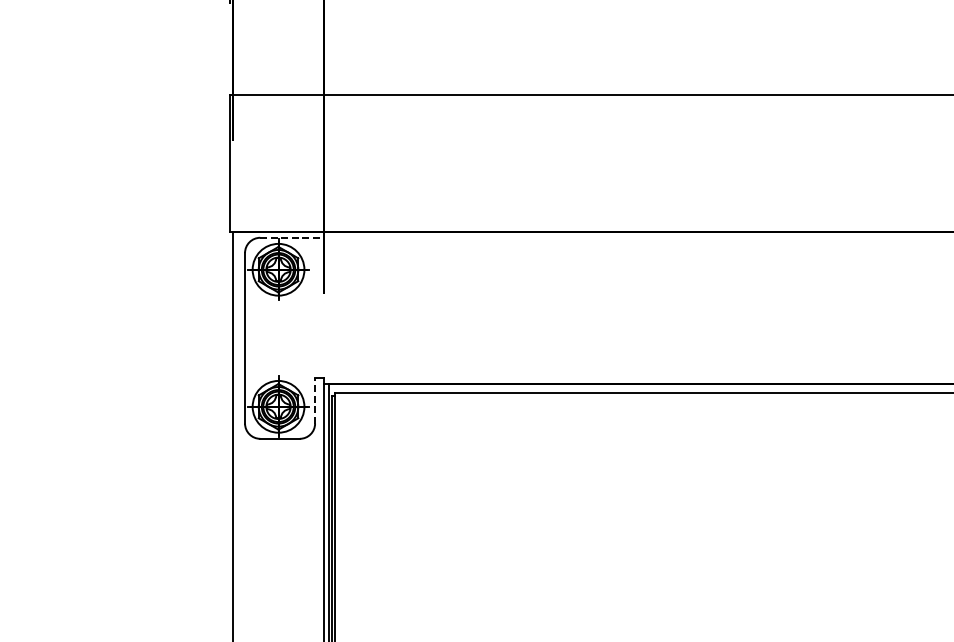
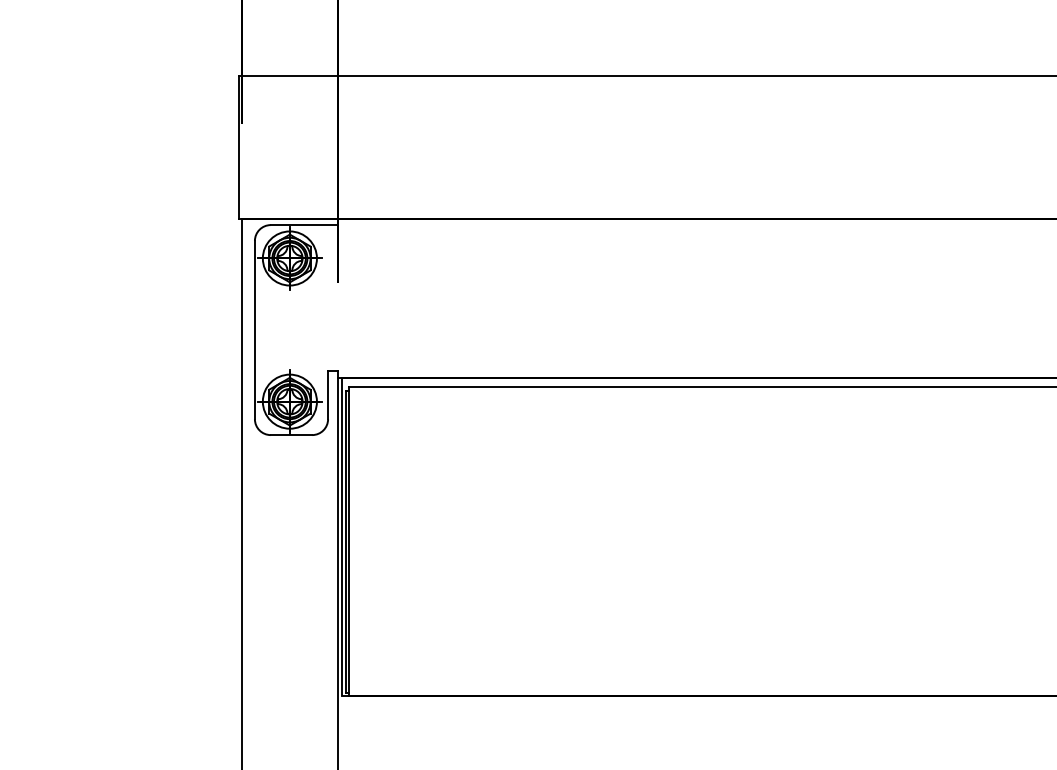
line: (292, 238) -> (304, 225), dashed -> solid
line: (315, 400) -> (328, 395), dashed -> solid

